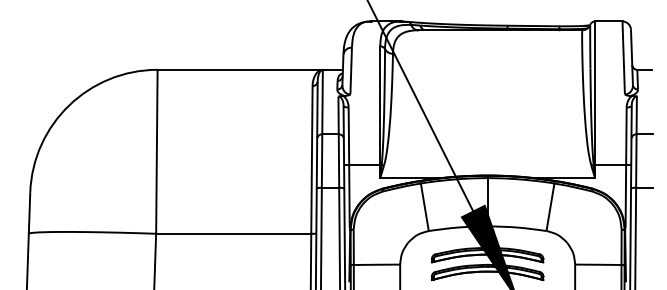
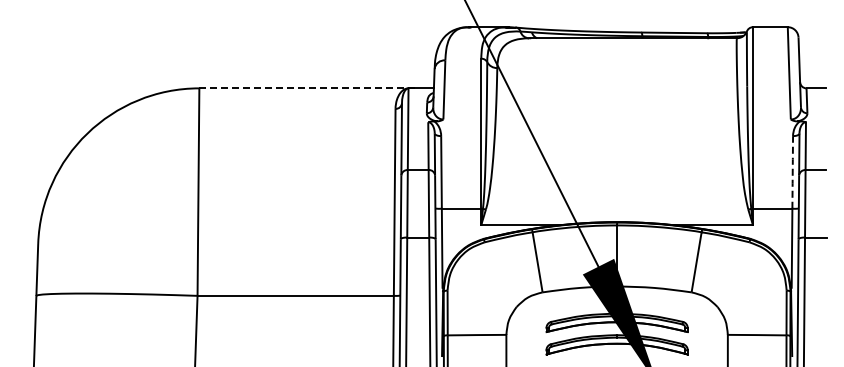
line: (239, 69) -> (303, 88), solid -> dashed
line: (626, 136) -> (792, 172), solid -> dashed

